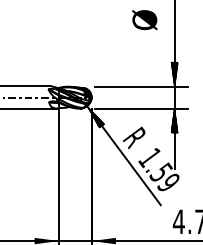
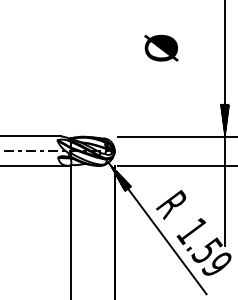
text: (144, 20) -> (160, 48), moved
hatch: (174, 120) -> (224, 181), removed

